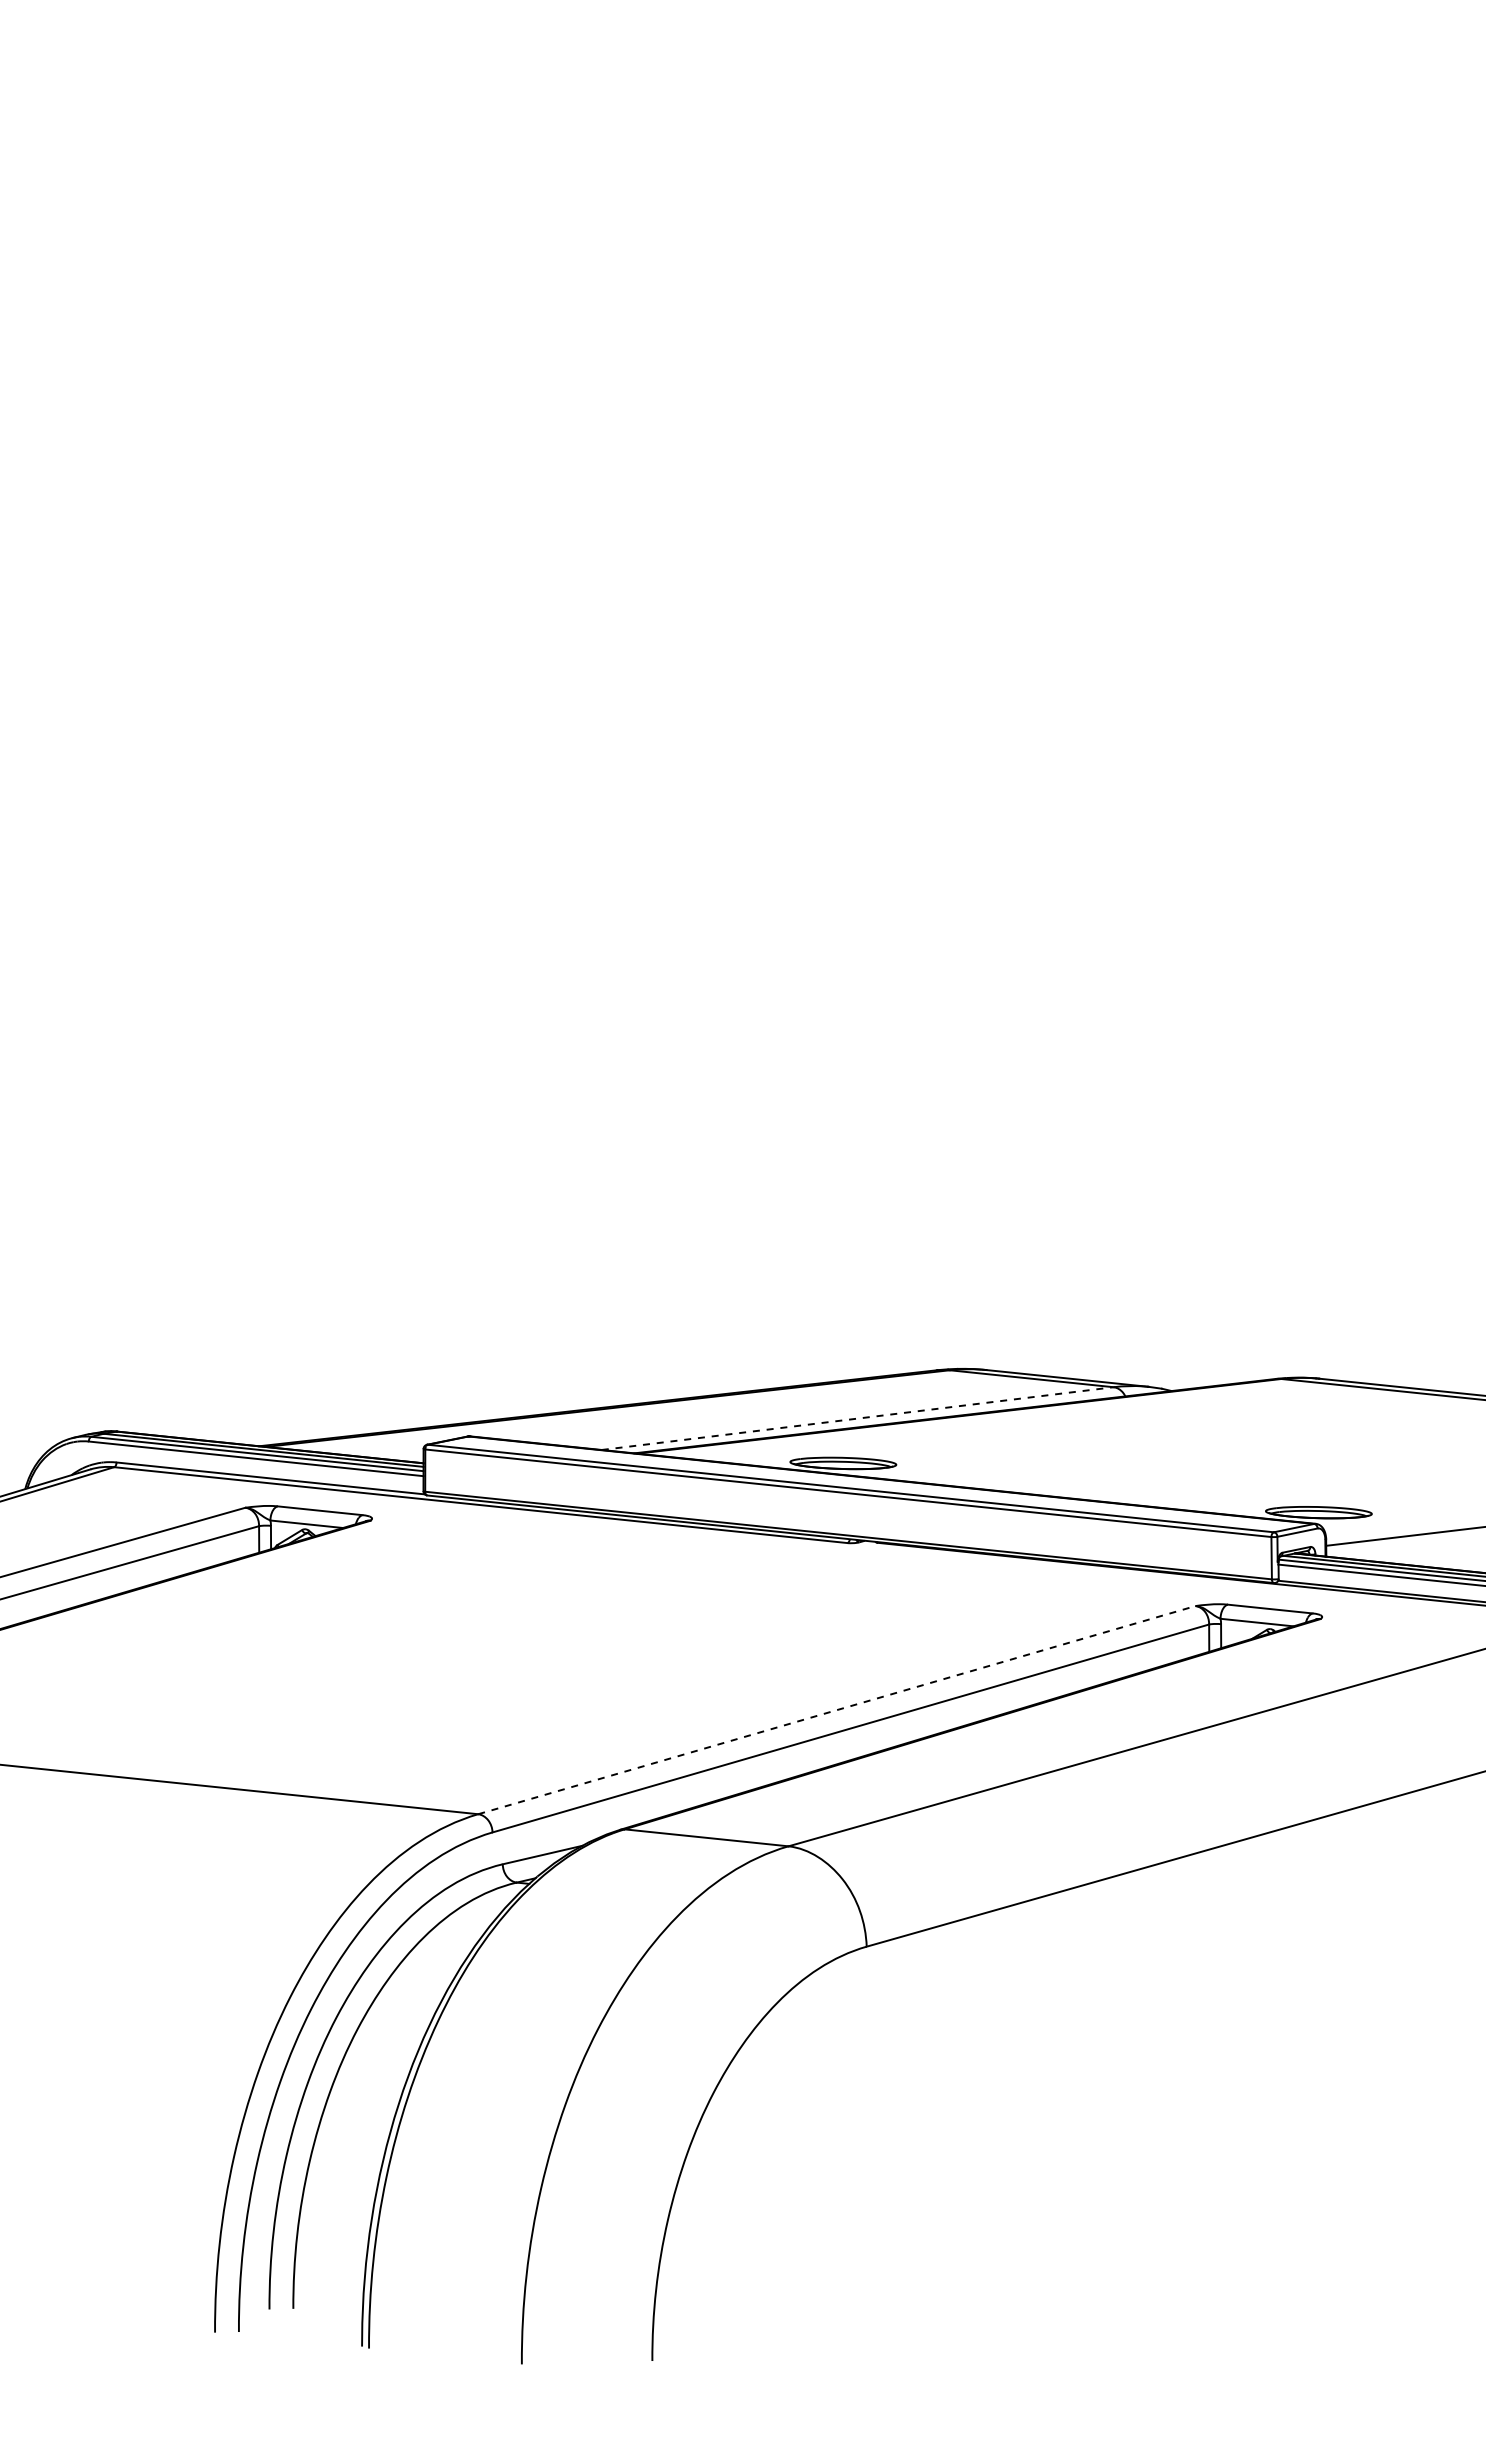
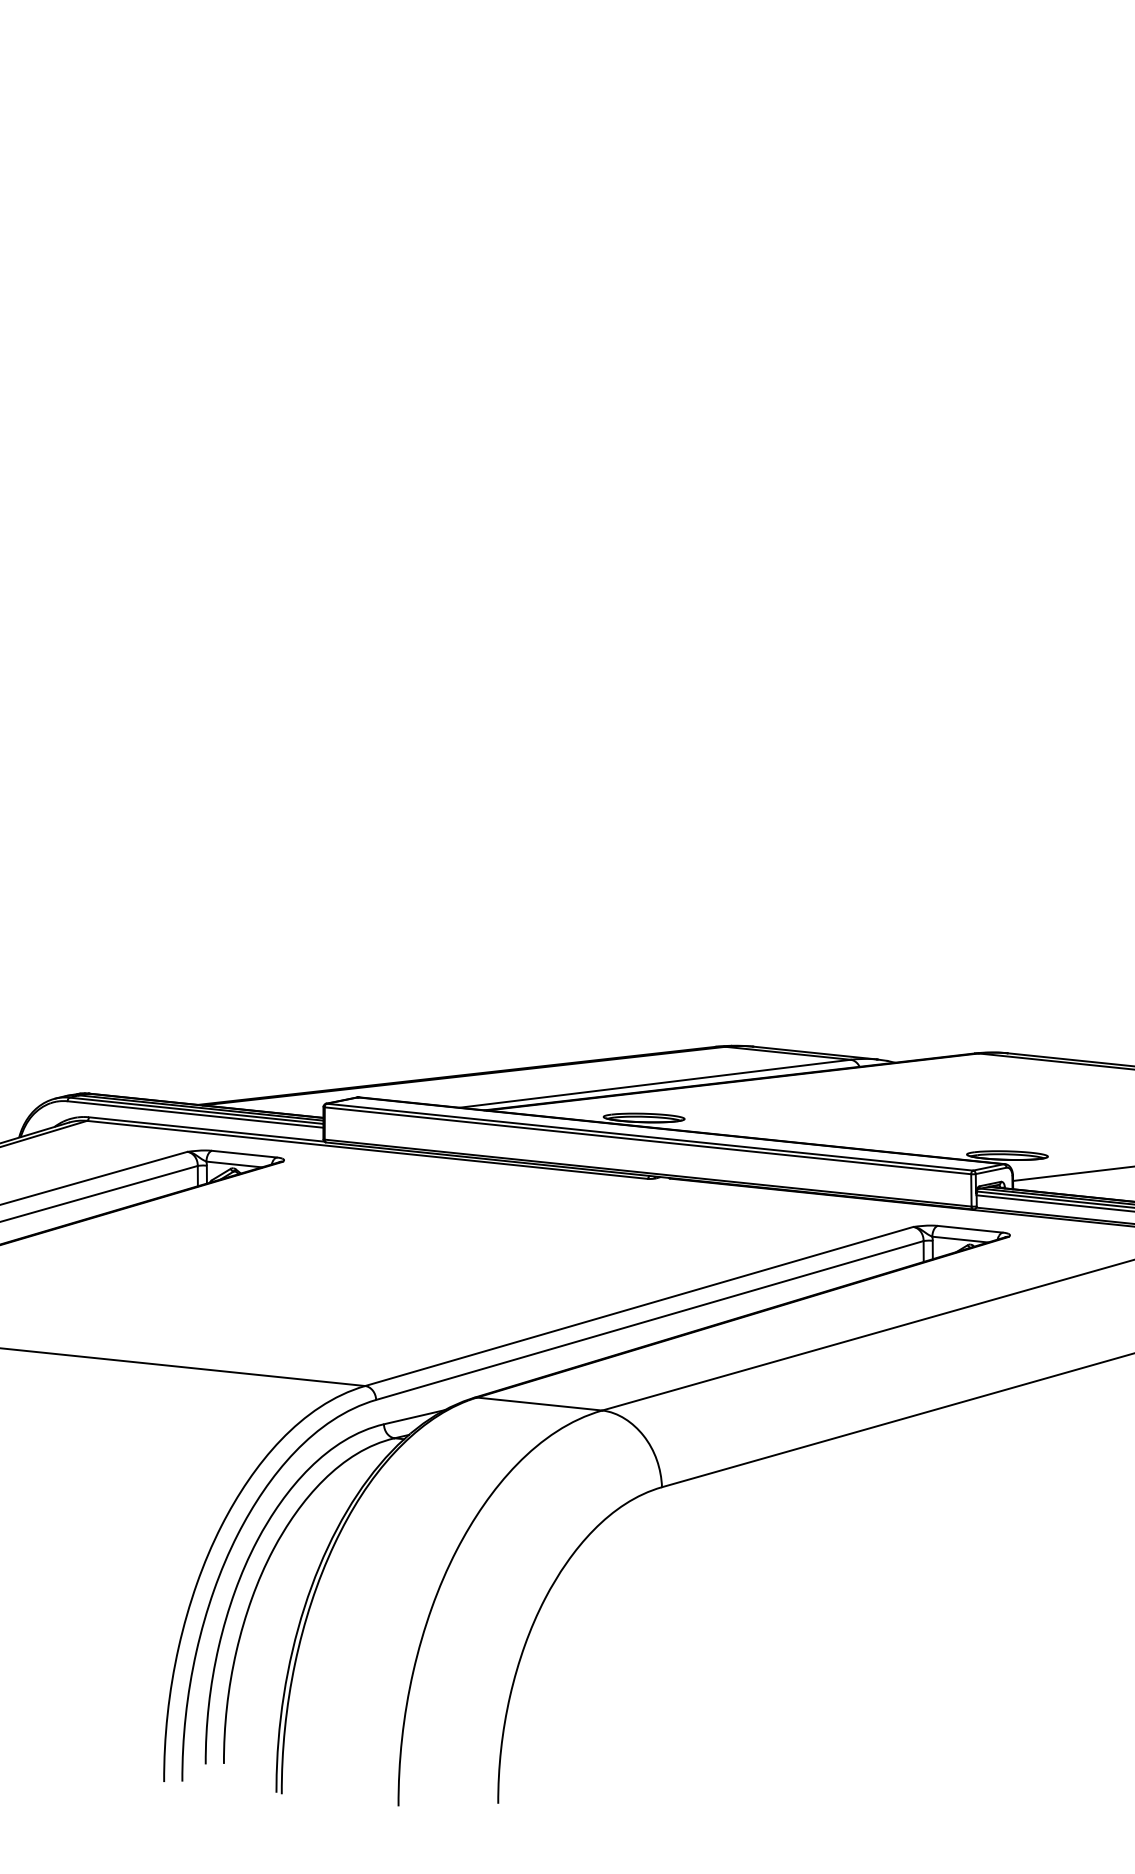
line: (857, 1418) -> (654, 1083), dashed -> solid
line: (837, 1710) -> (639, 1306), dashed -> solid

